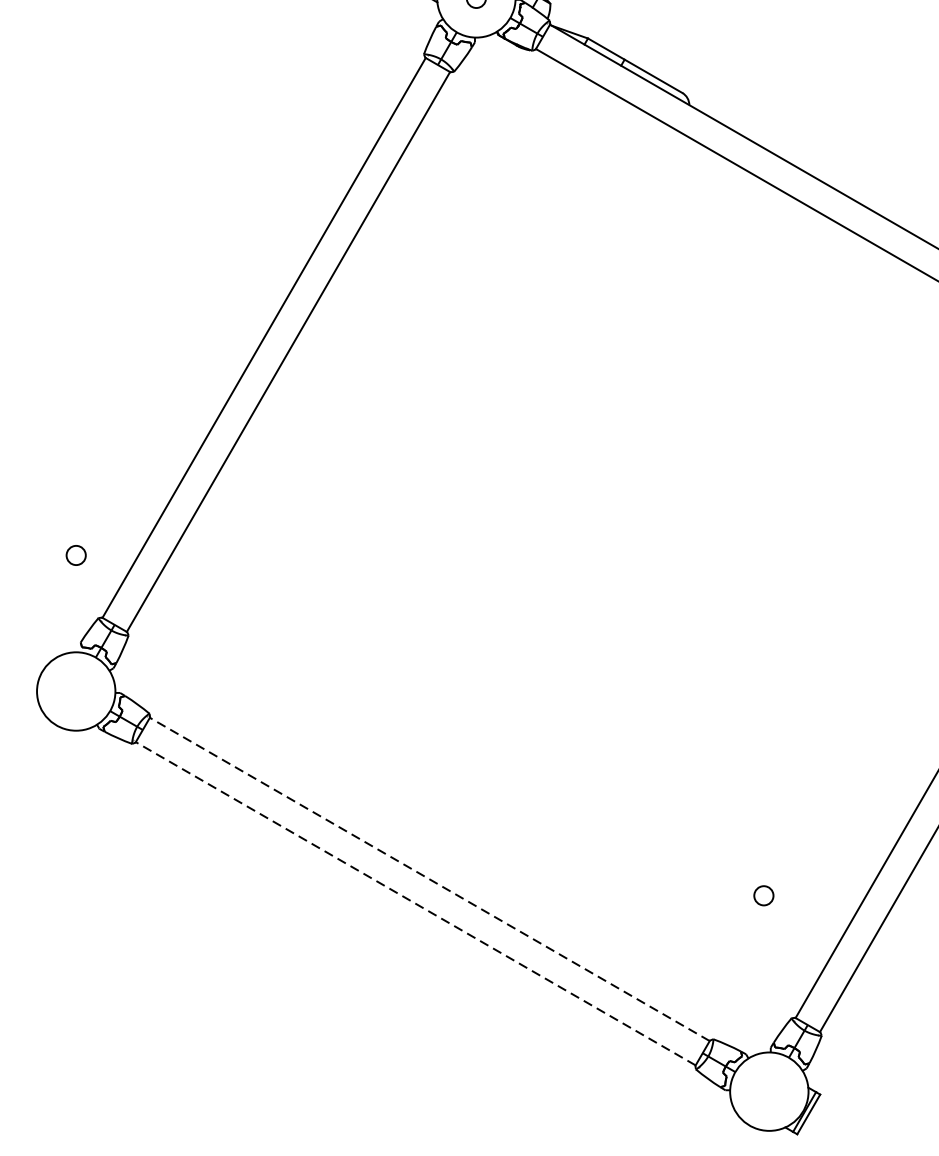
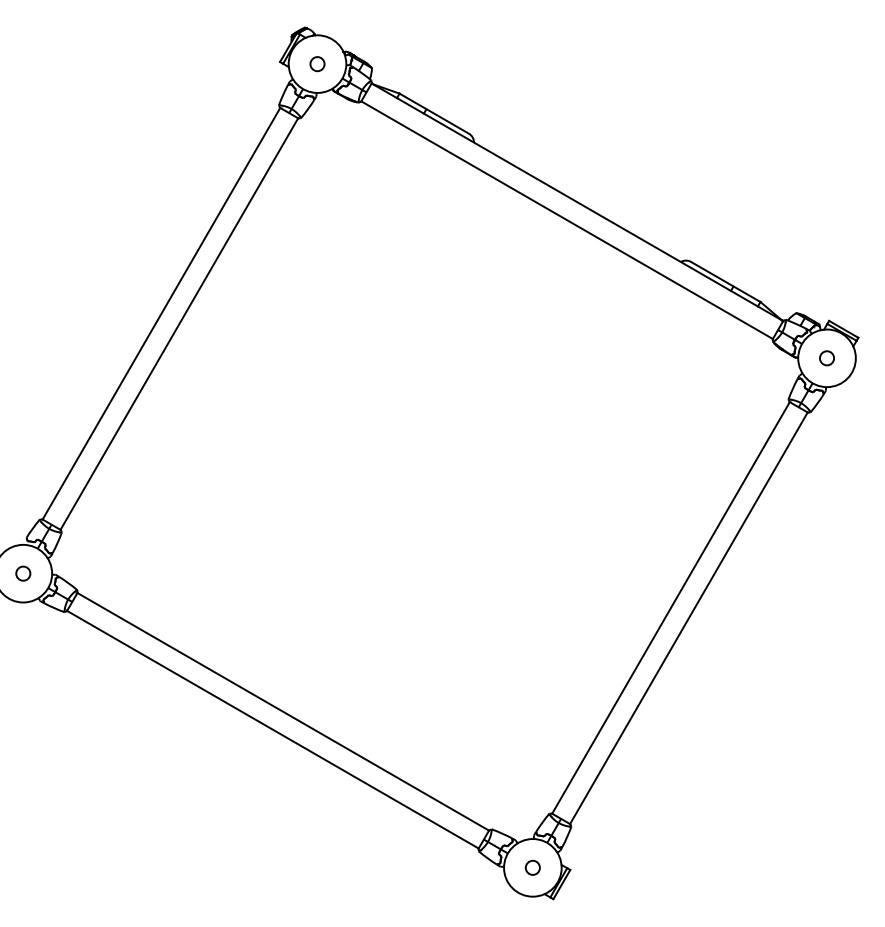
circle: (76, 555) -> (23, 573), moved
line: (430, 878) -> (283, 711), dashed -> solid
circle: (763, 895) -> (532, 867), moved
line: (415, 903) -> (272, 729), dashed -> solid

